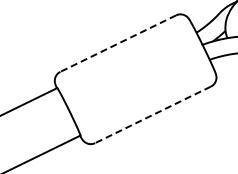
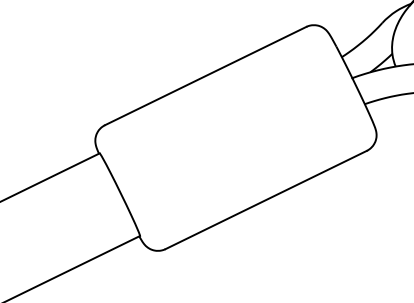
line: (117, 43) -> (204, 75), dashed -> solid
line: (152, 115) -> (265, 201), dashed -> solid

